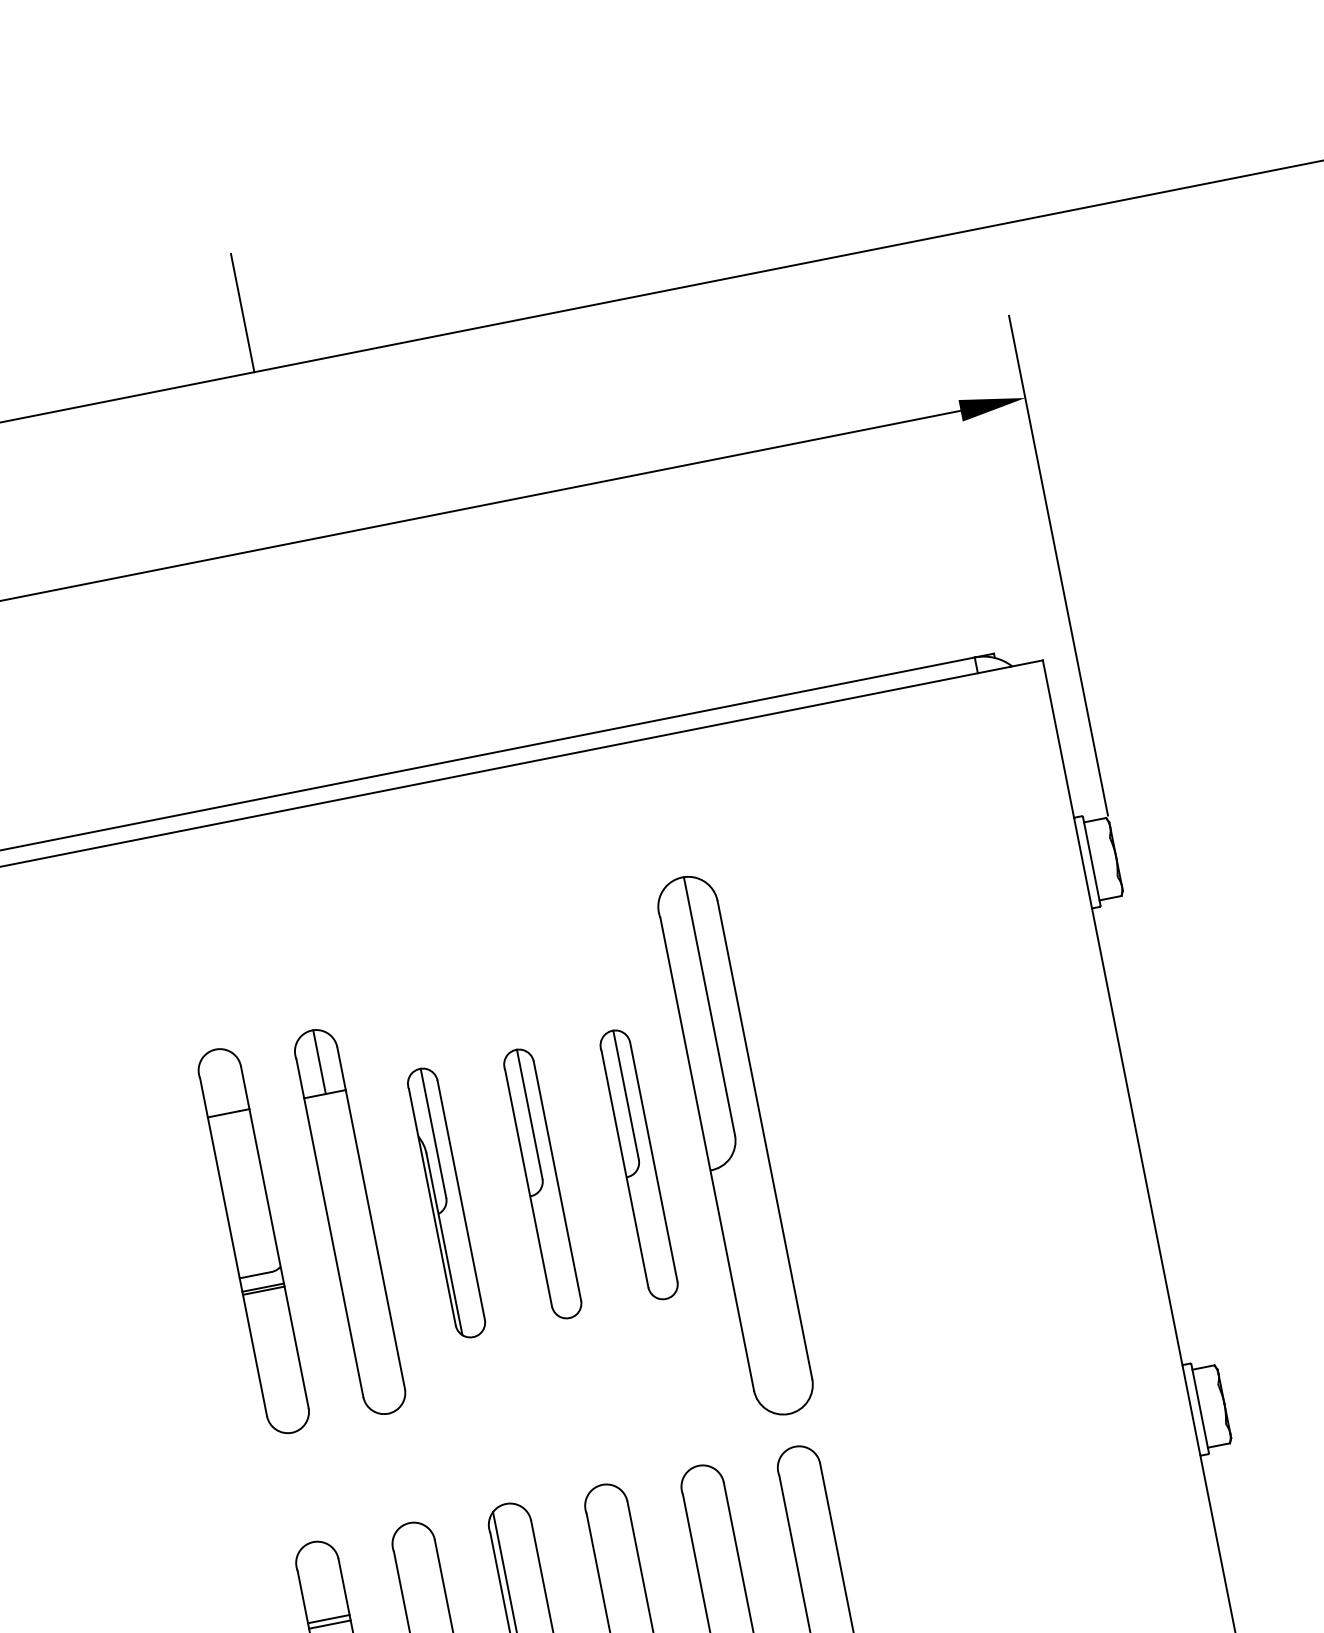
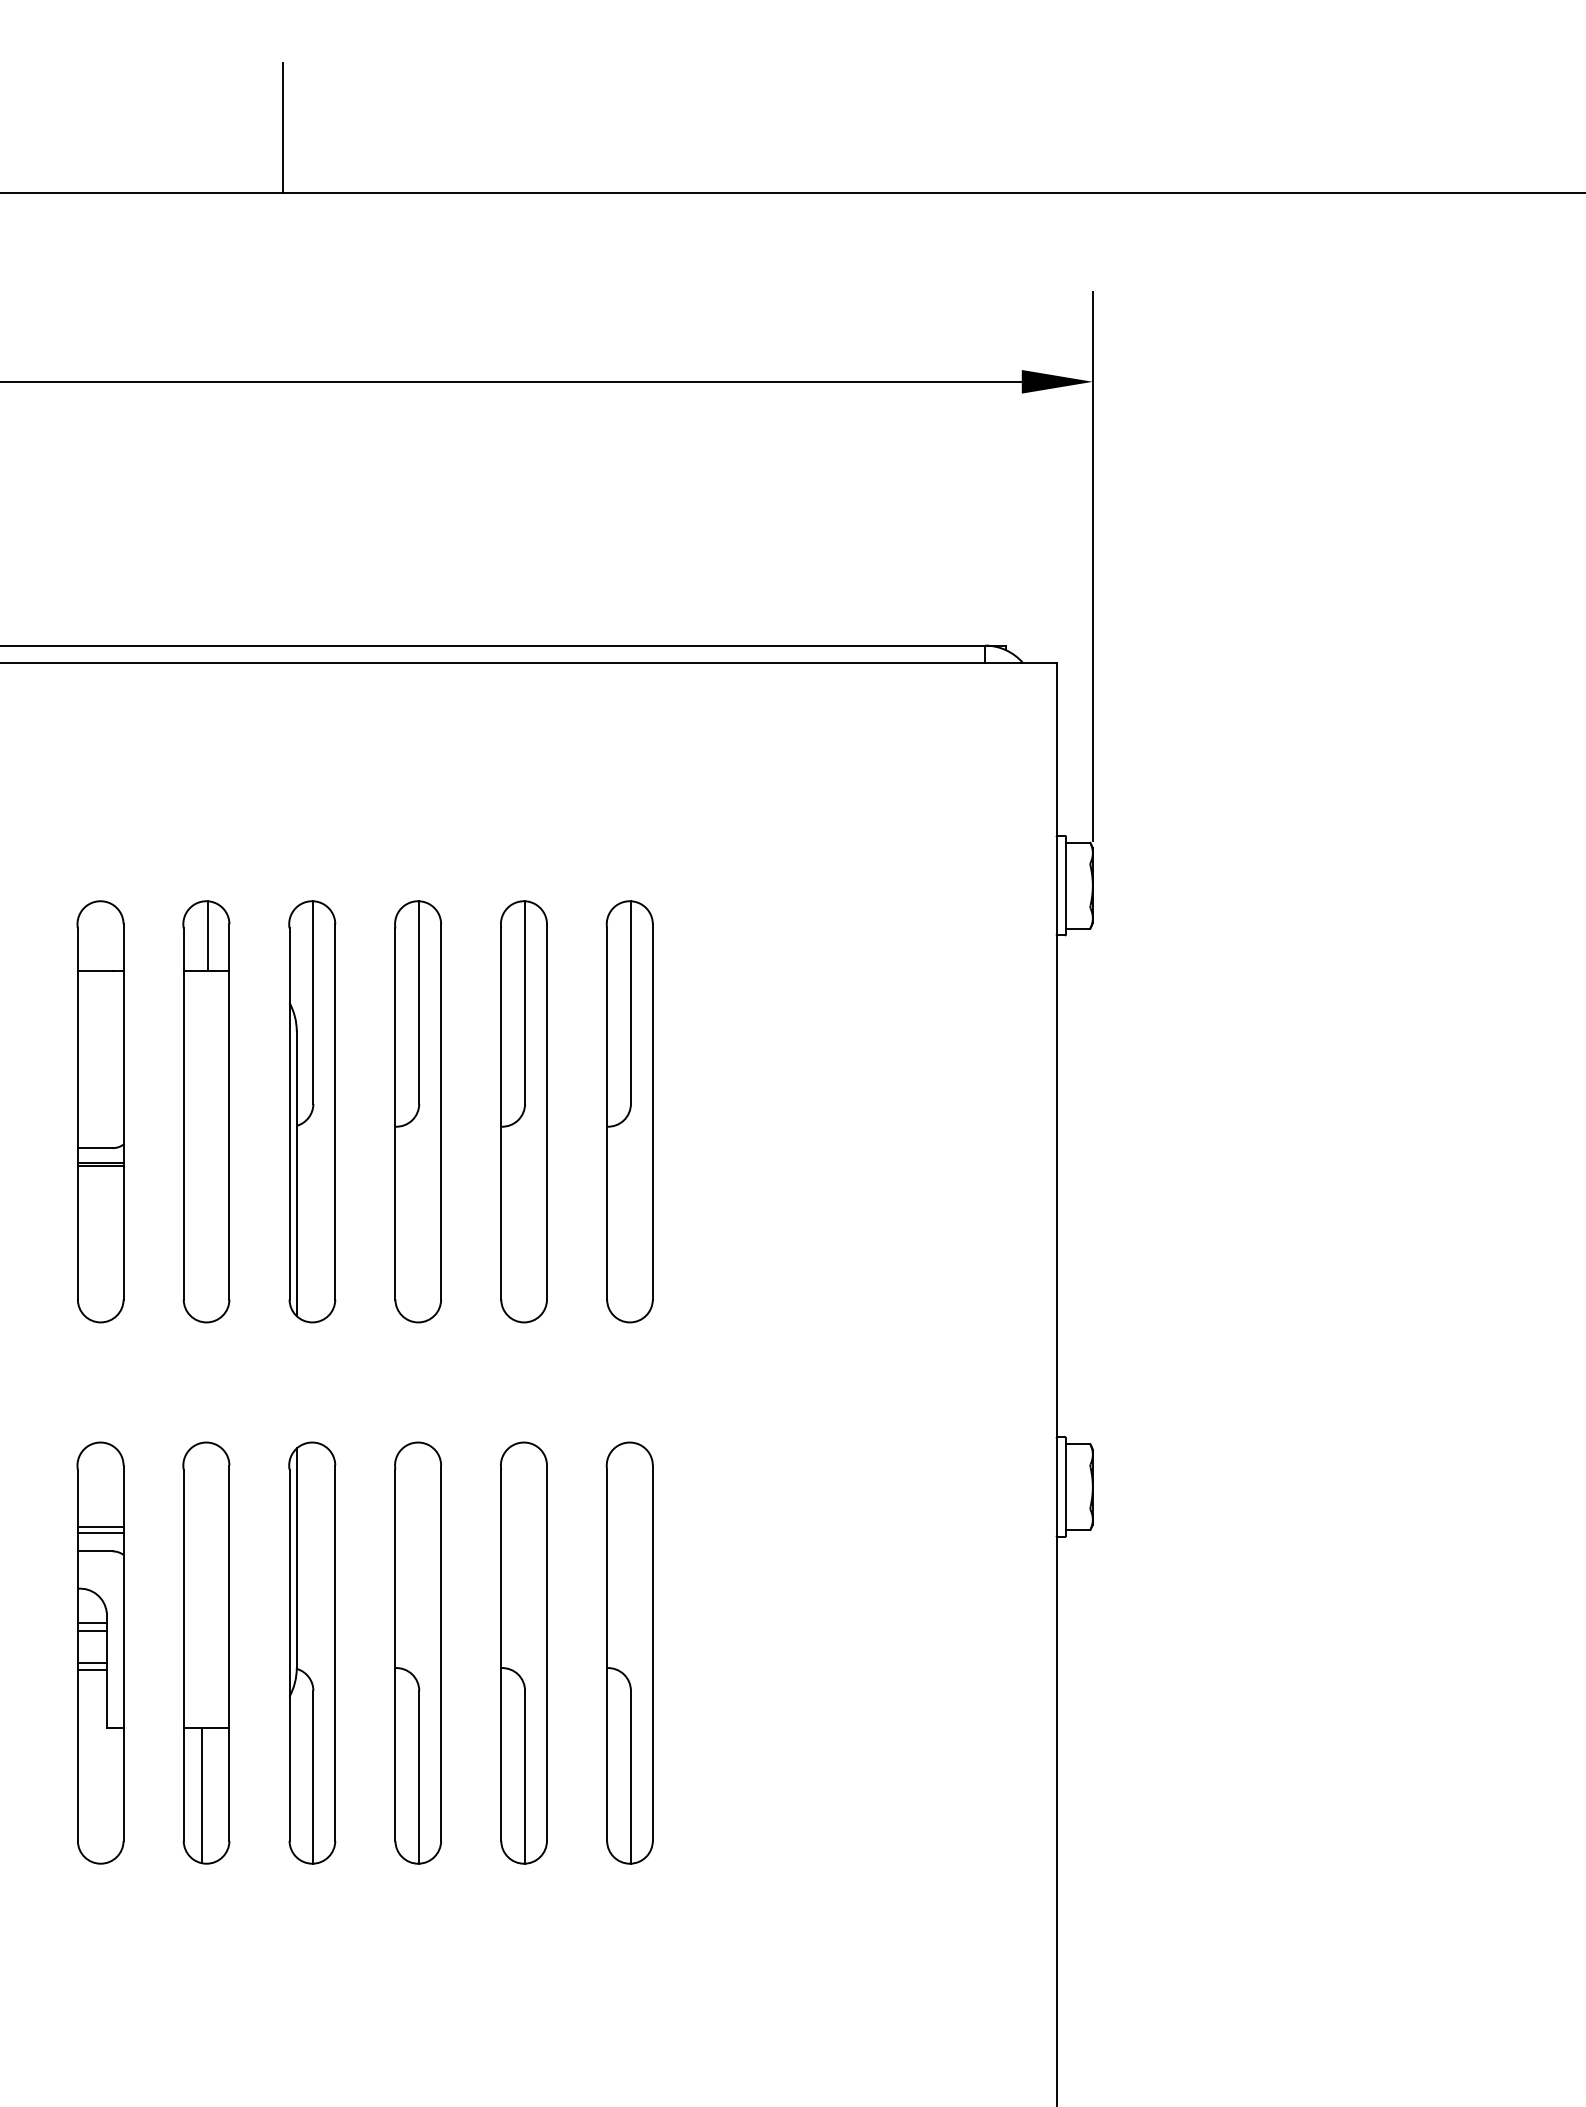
part: (735, 1145) -> (629, 1111), size x0.71
part: (638, 1164) -> (523, 1111), size x1.43
part: (542, 1183) -> (417, 1111), size x1.43
part: (446, 1202) -> (312, 1111), size x1.43

